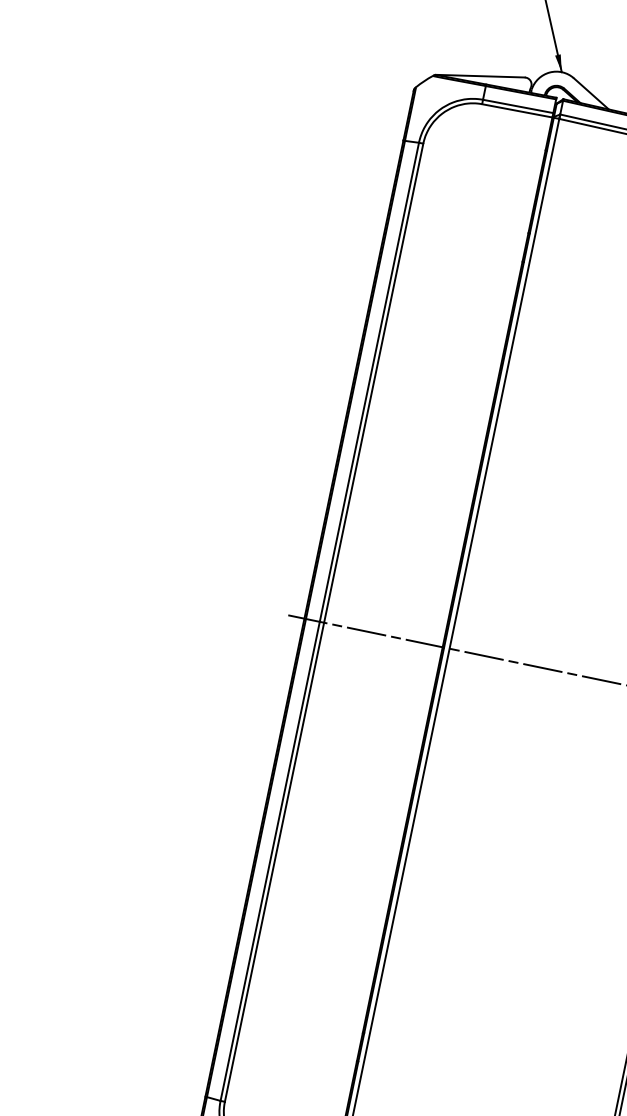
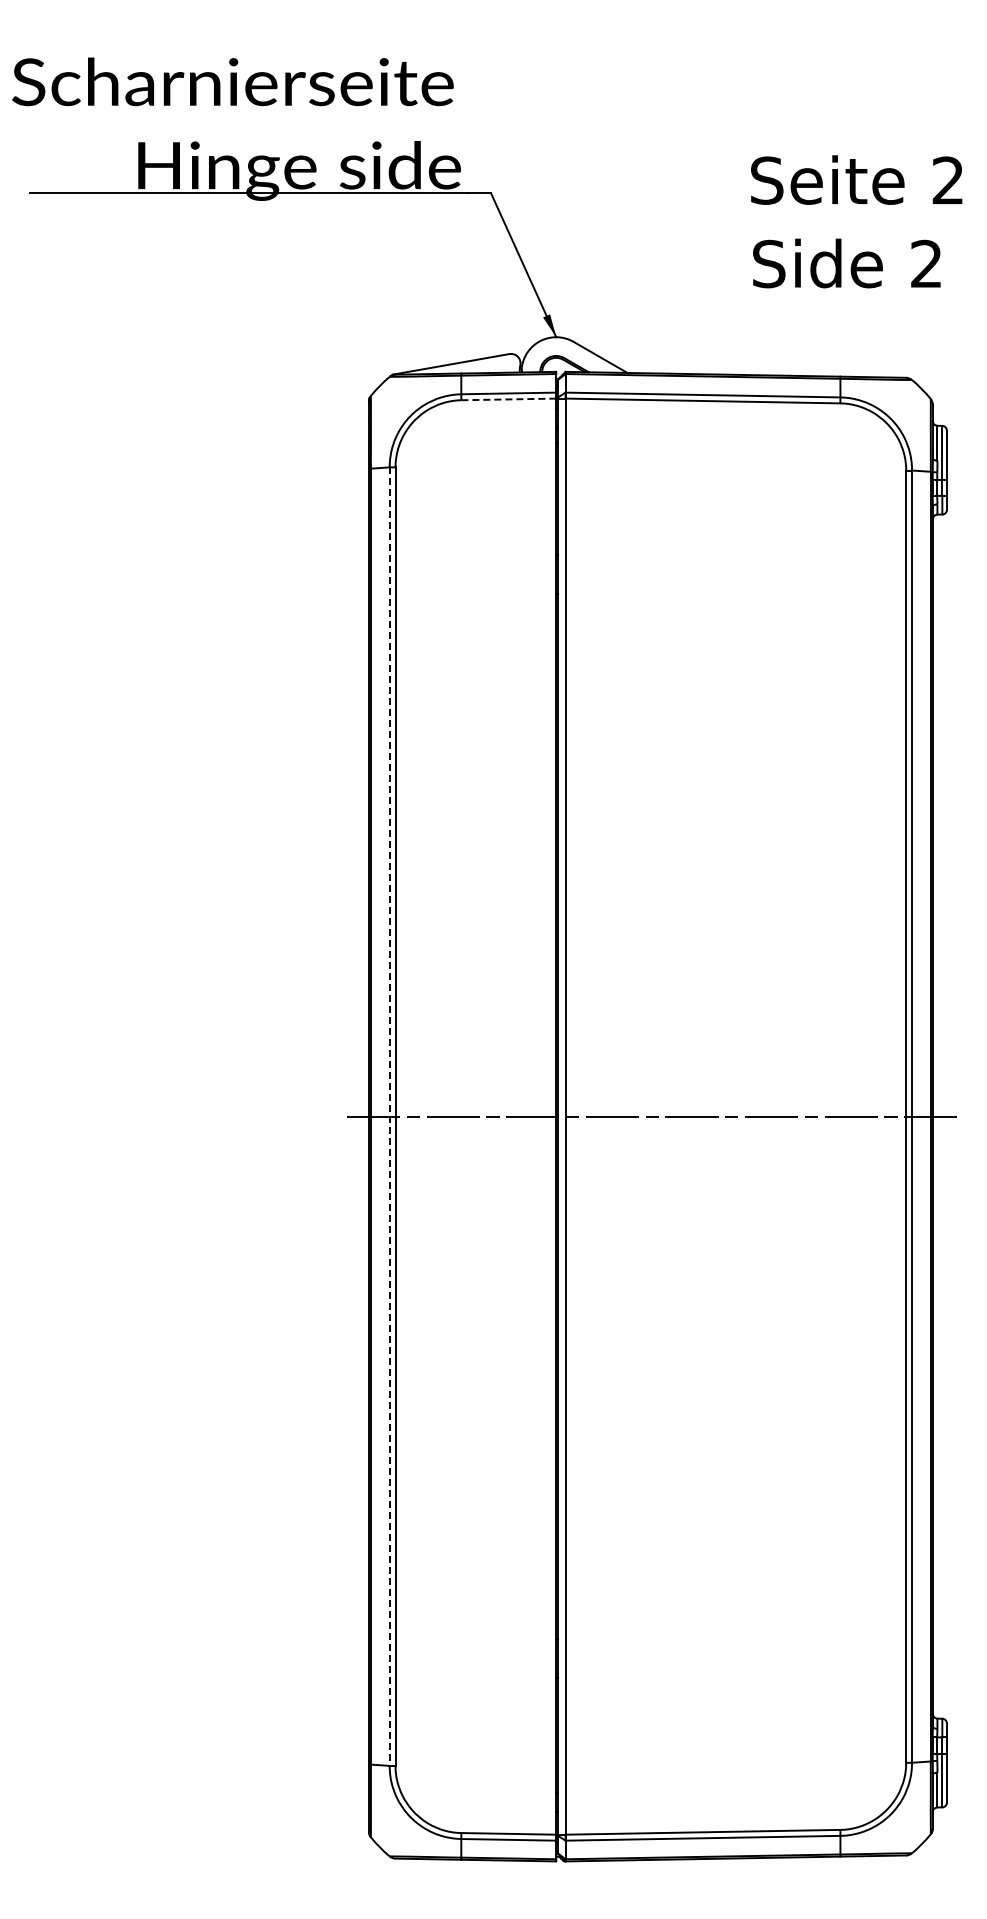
line: (517, 111) -> (509, 399), solid -> dashed
line: (319, 622) -> (389, 1117), solid -> dashed

